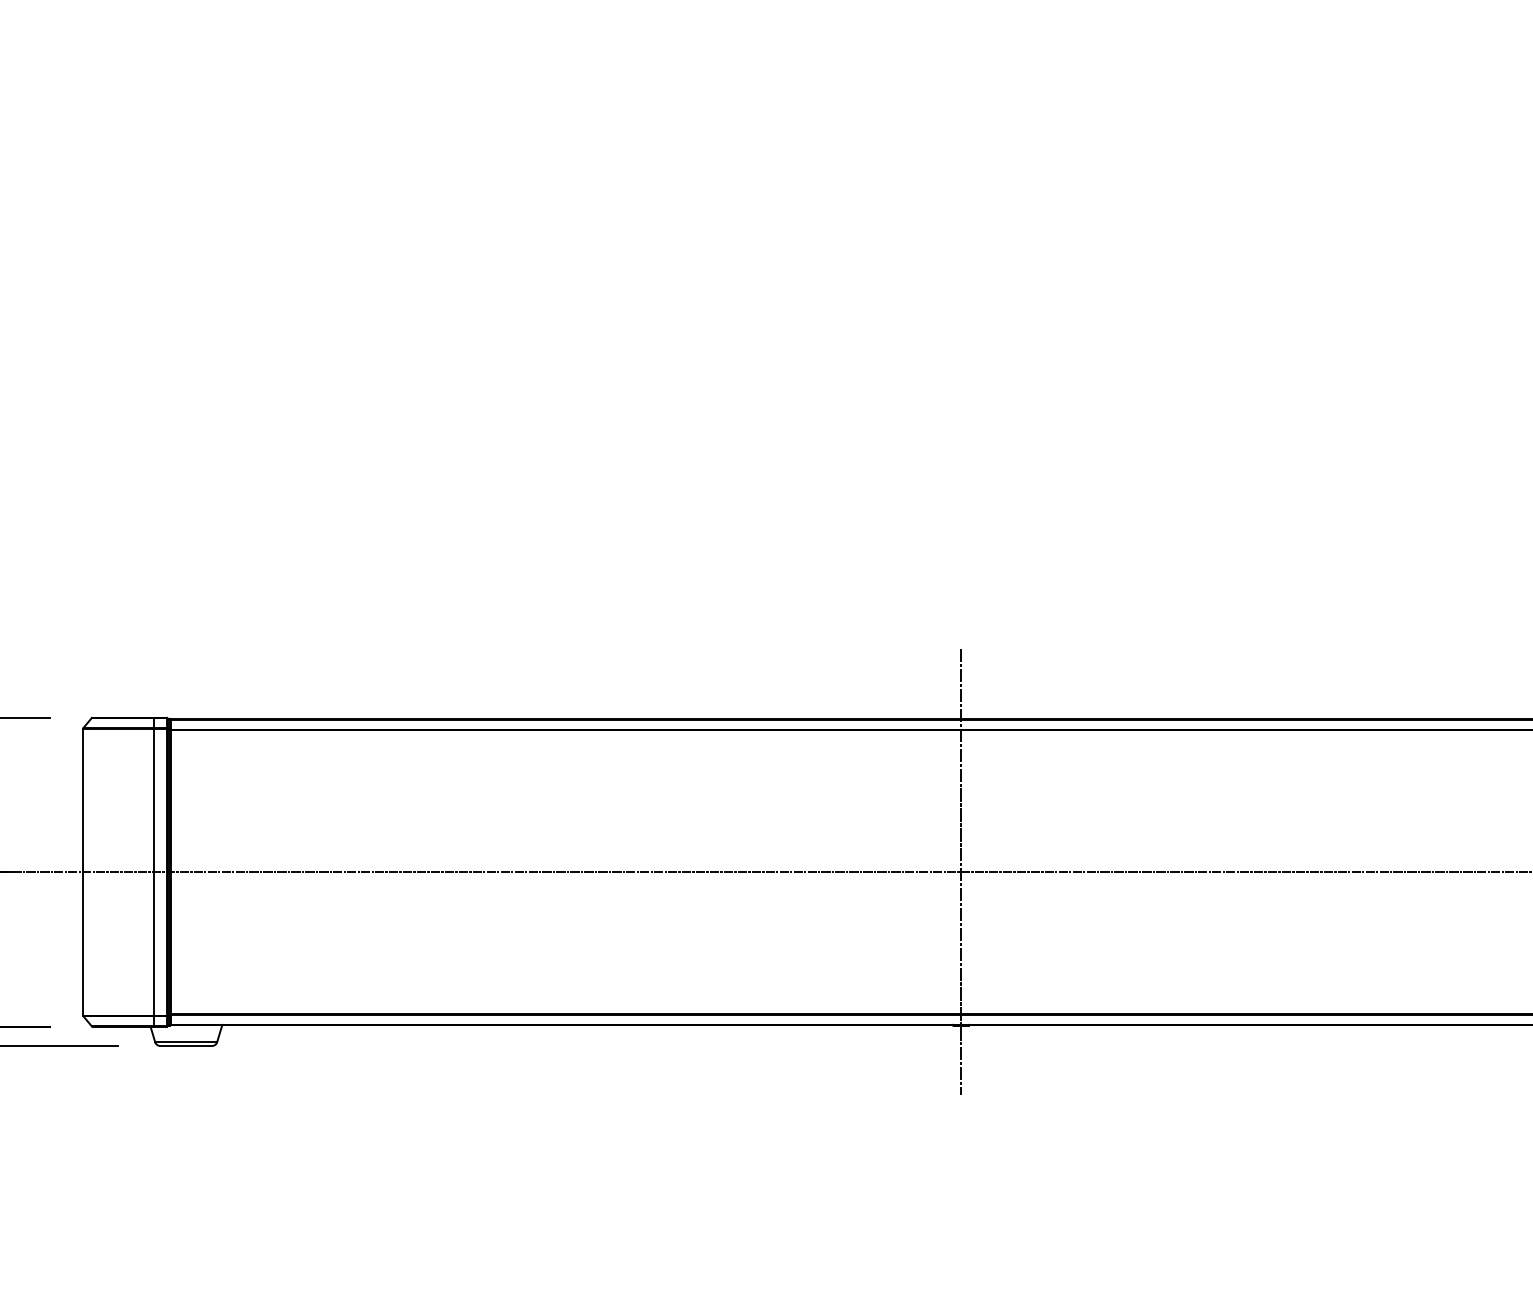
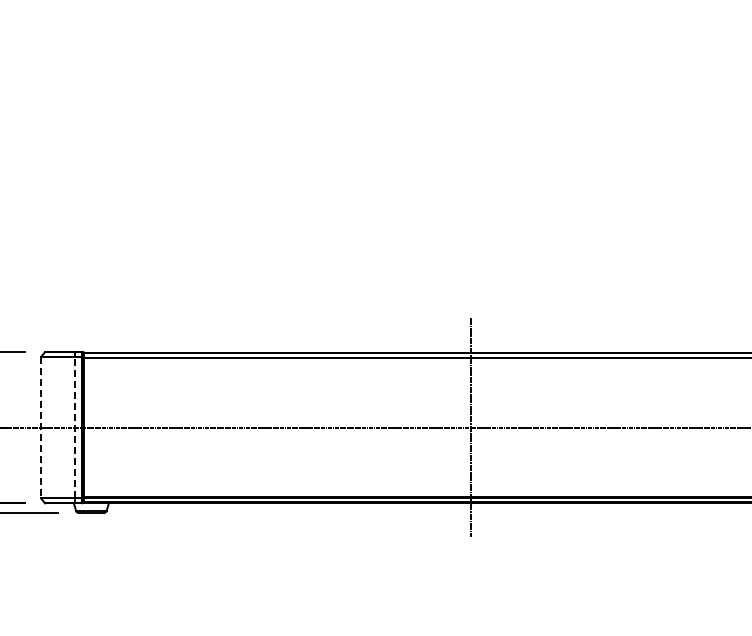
line: (153, 871) -> (75, 427), solid -> dashed
line: (82, 873) -> (40, 428), solid -> dashed

